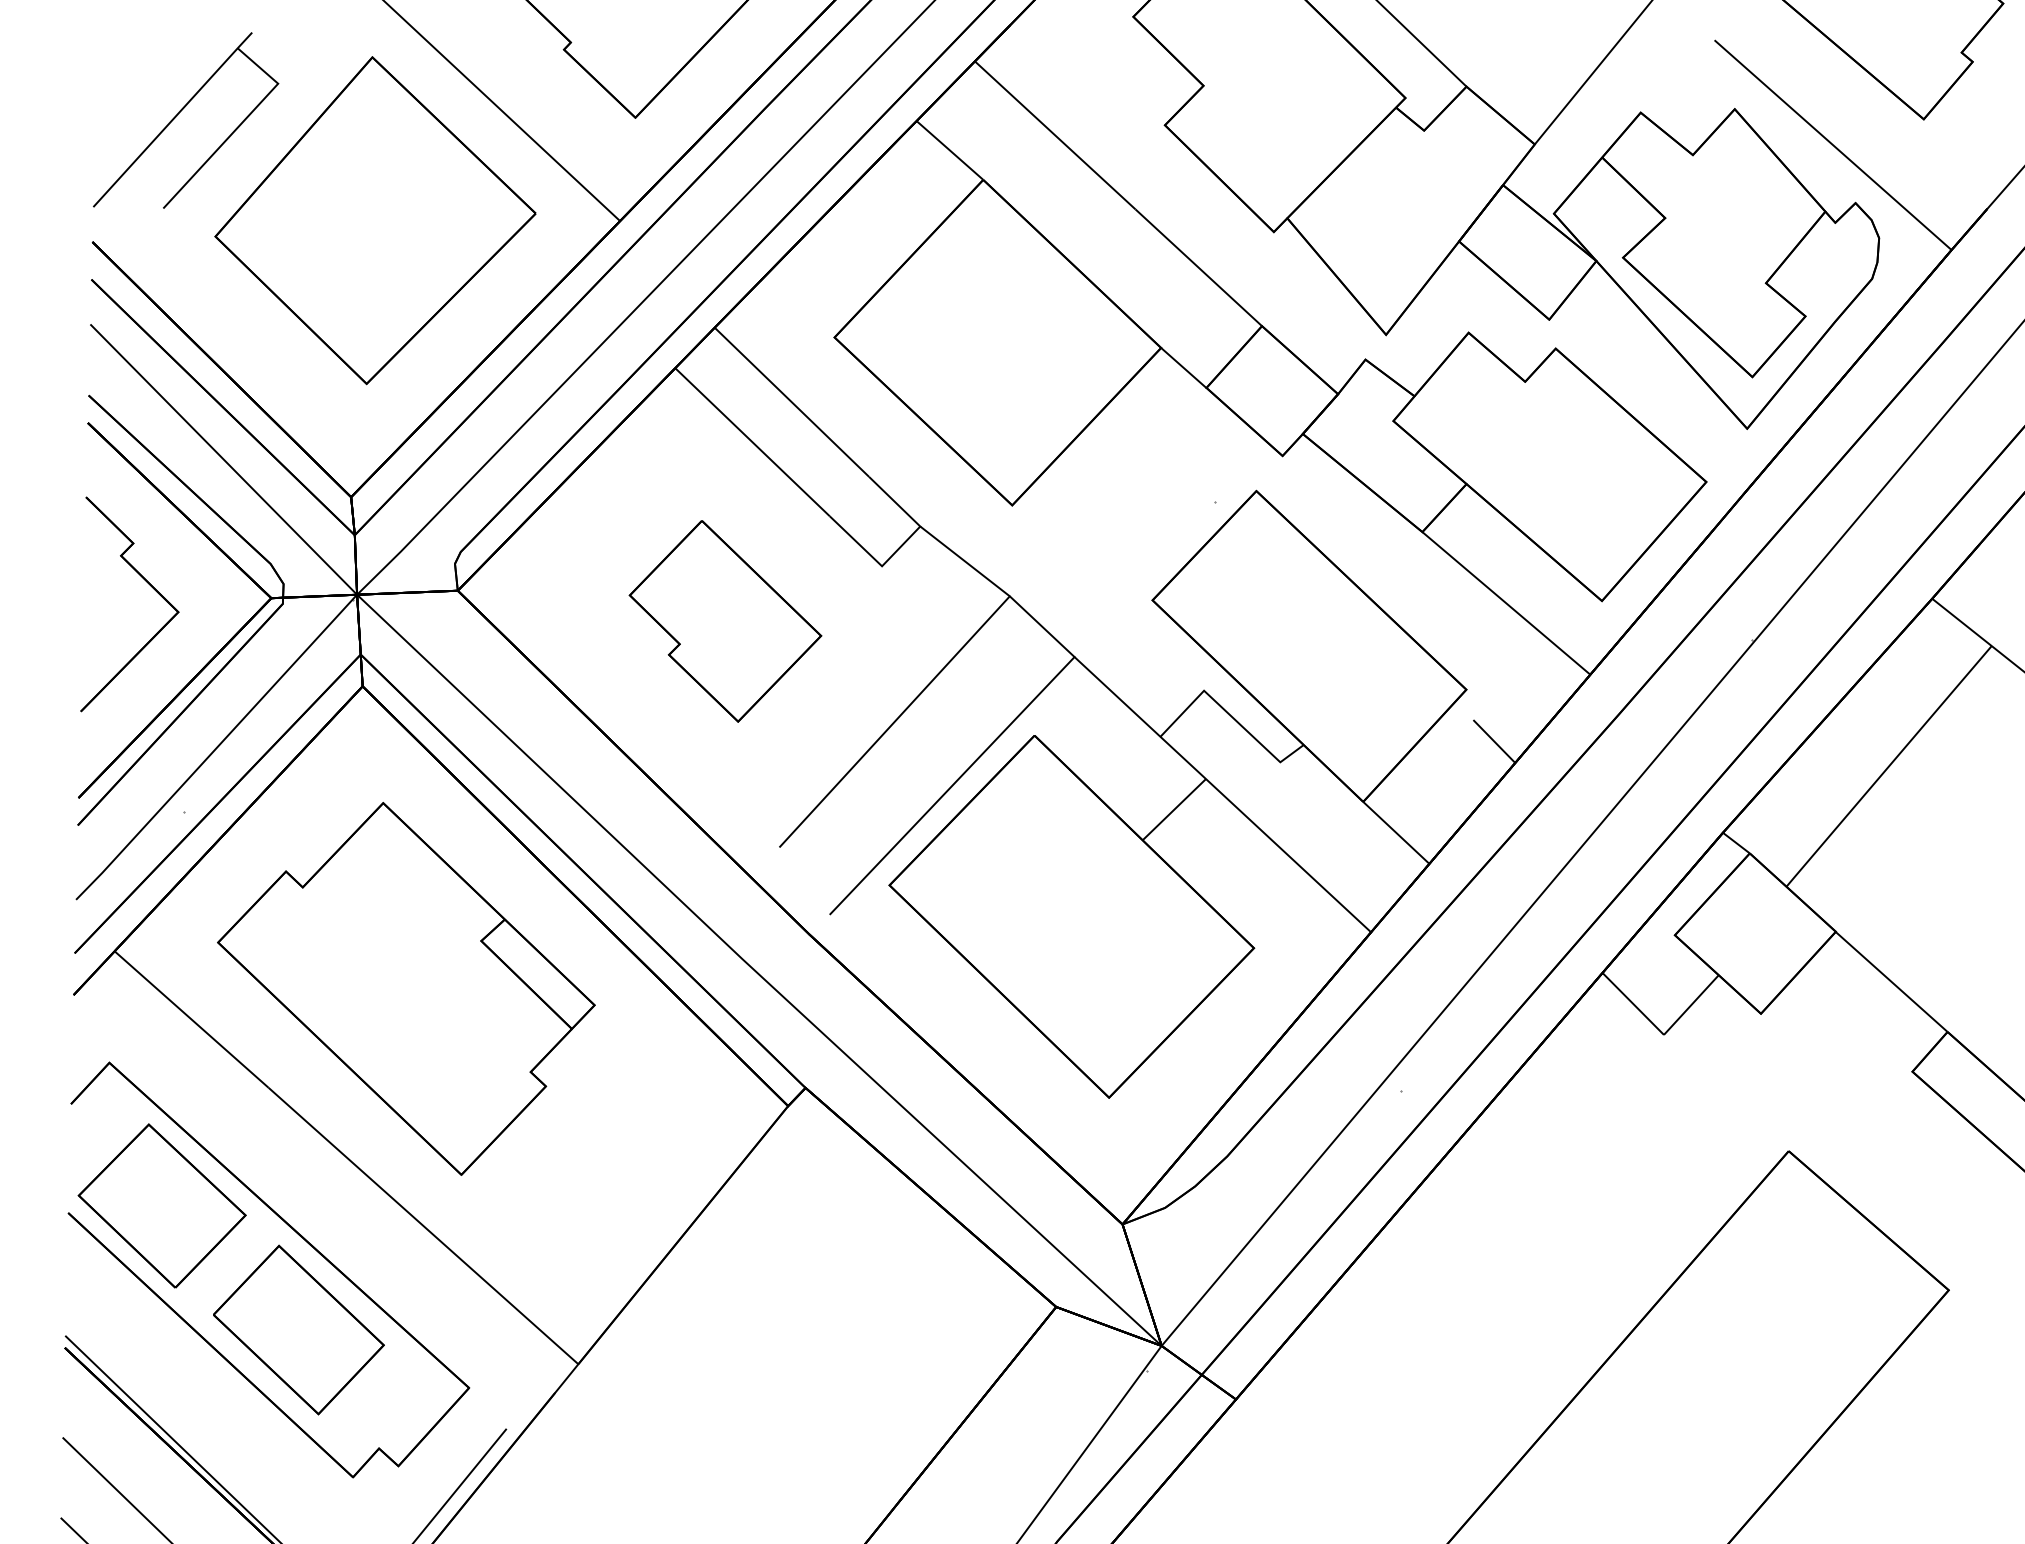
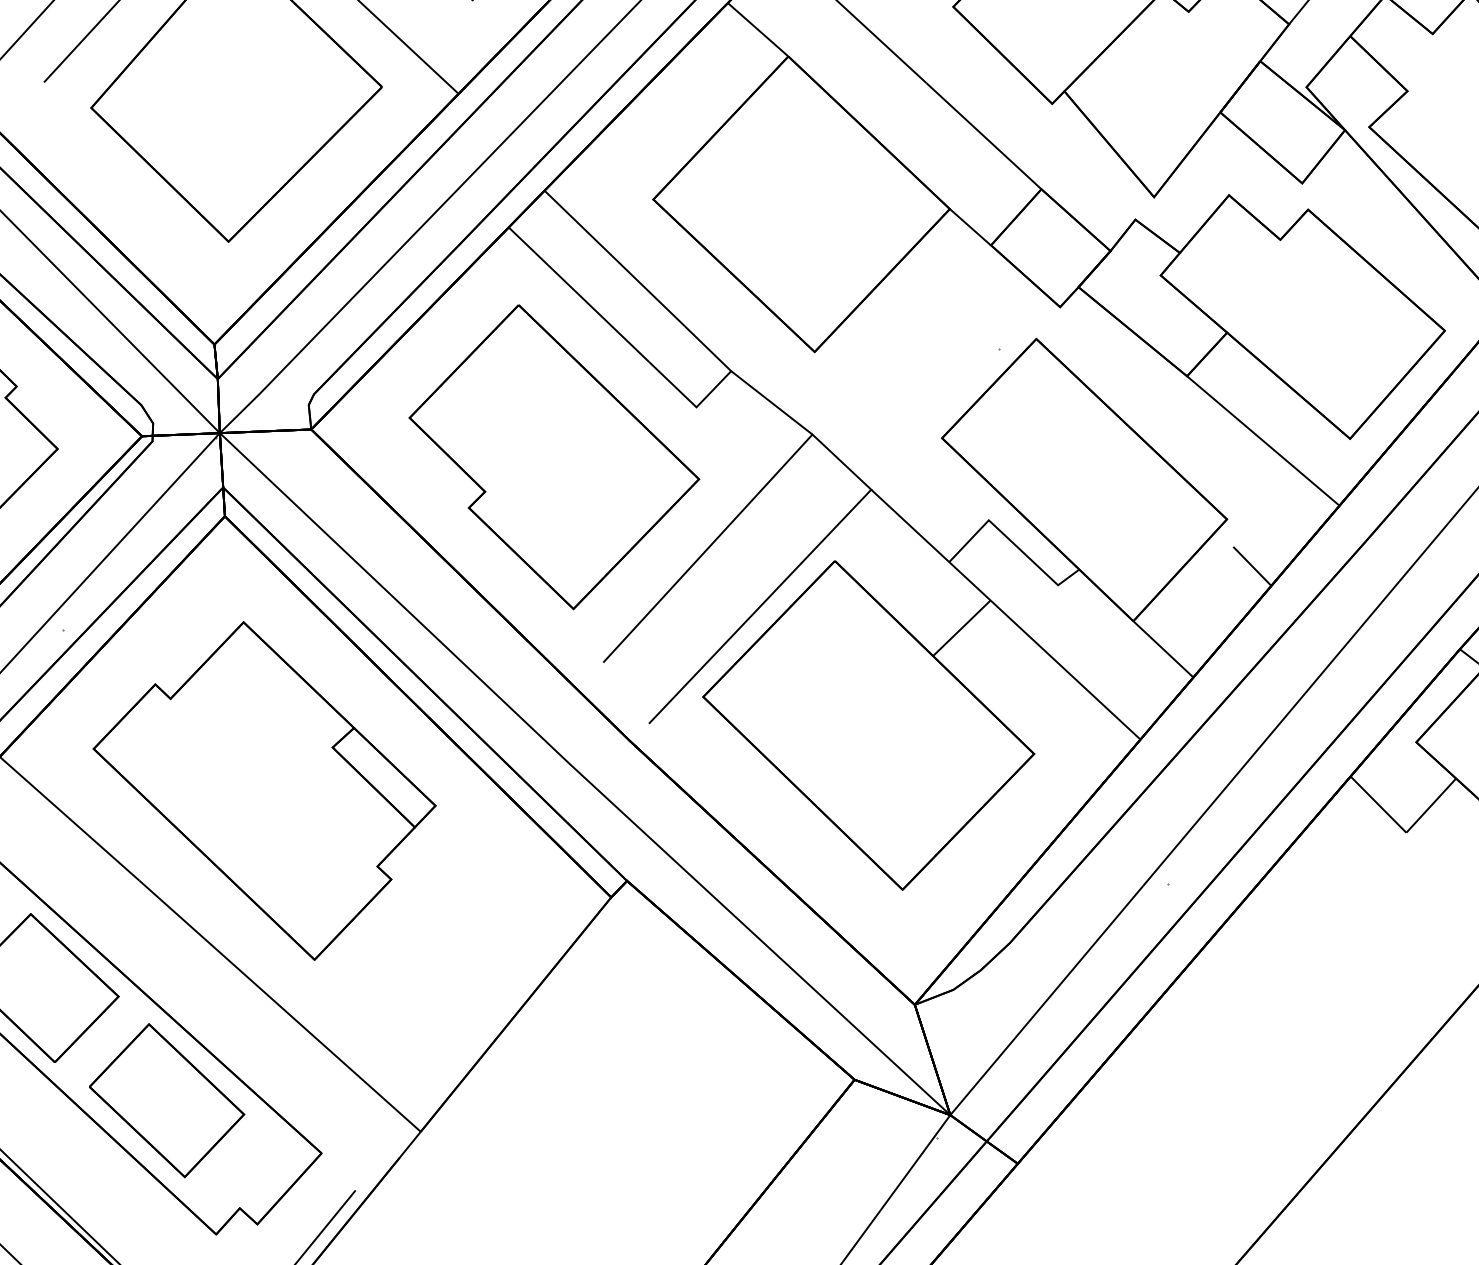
part: (725, 621) -> (554, 457), size x1.67

